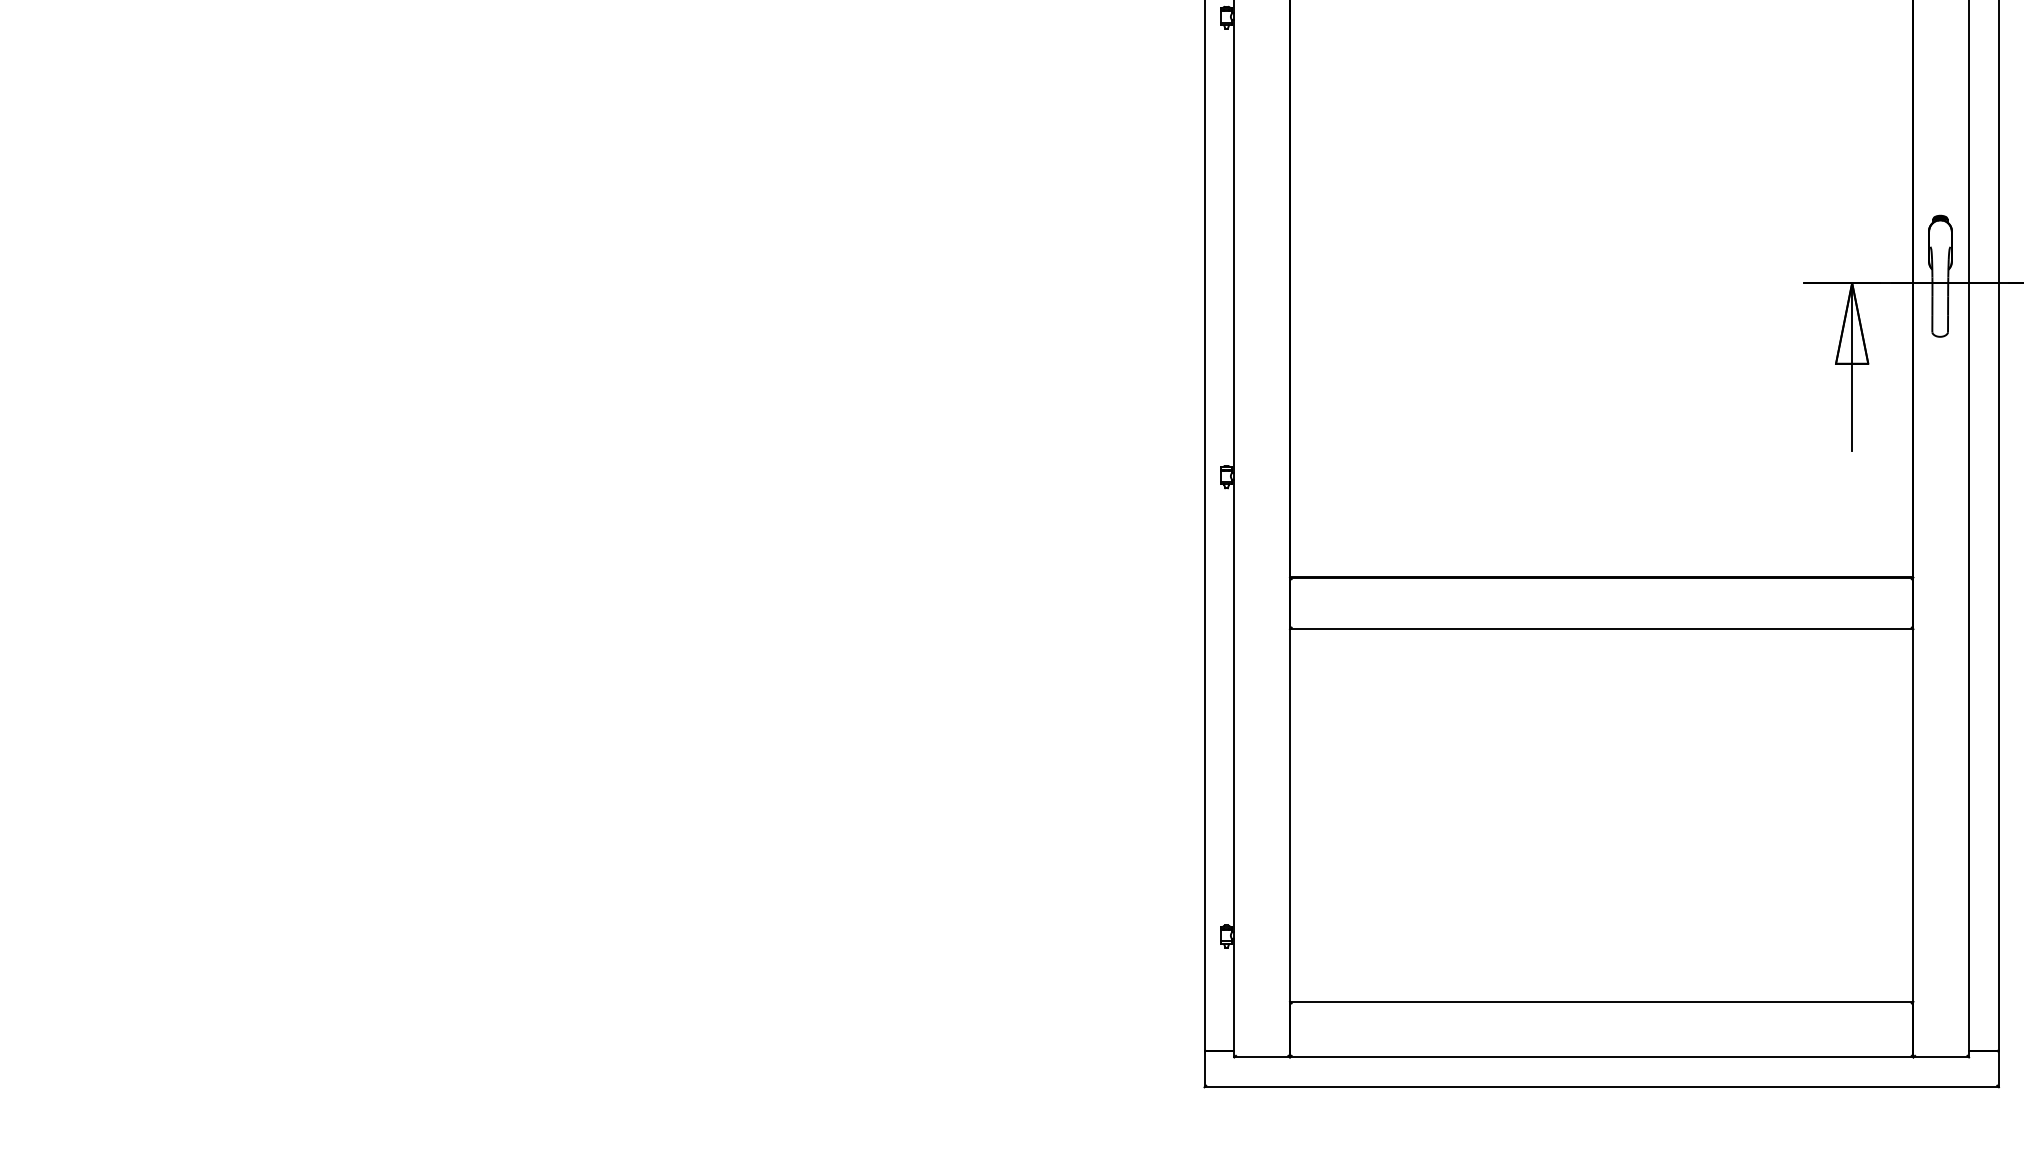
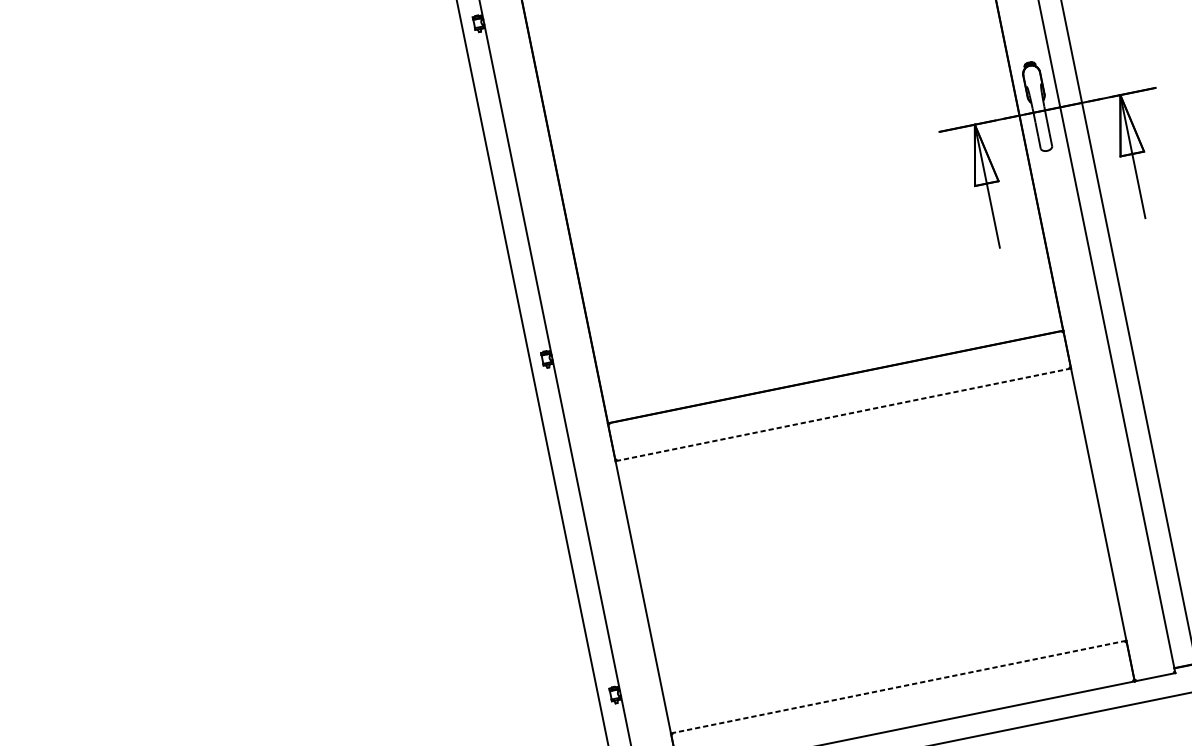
line: (1601, 629) -> (843, 415), solid -> dashed
line: (1601, 1001) -> (898, 686), solid -> dashed

